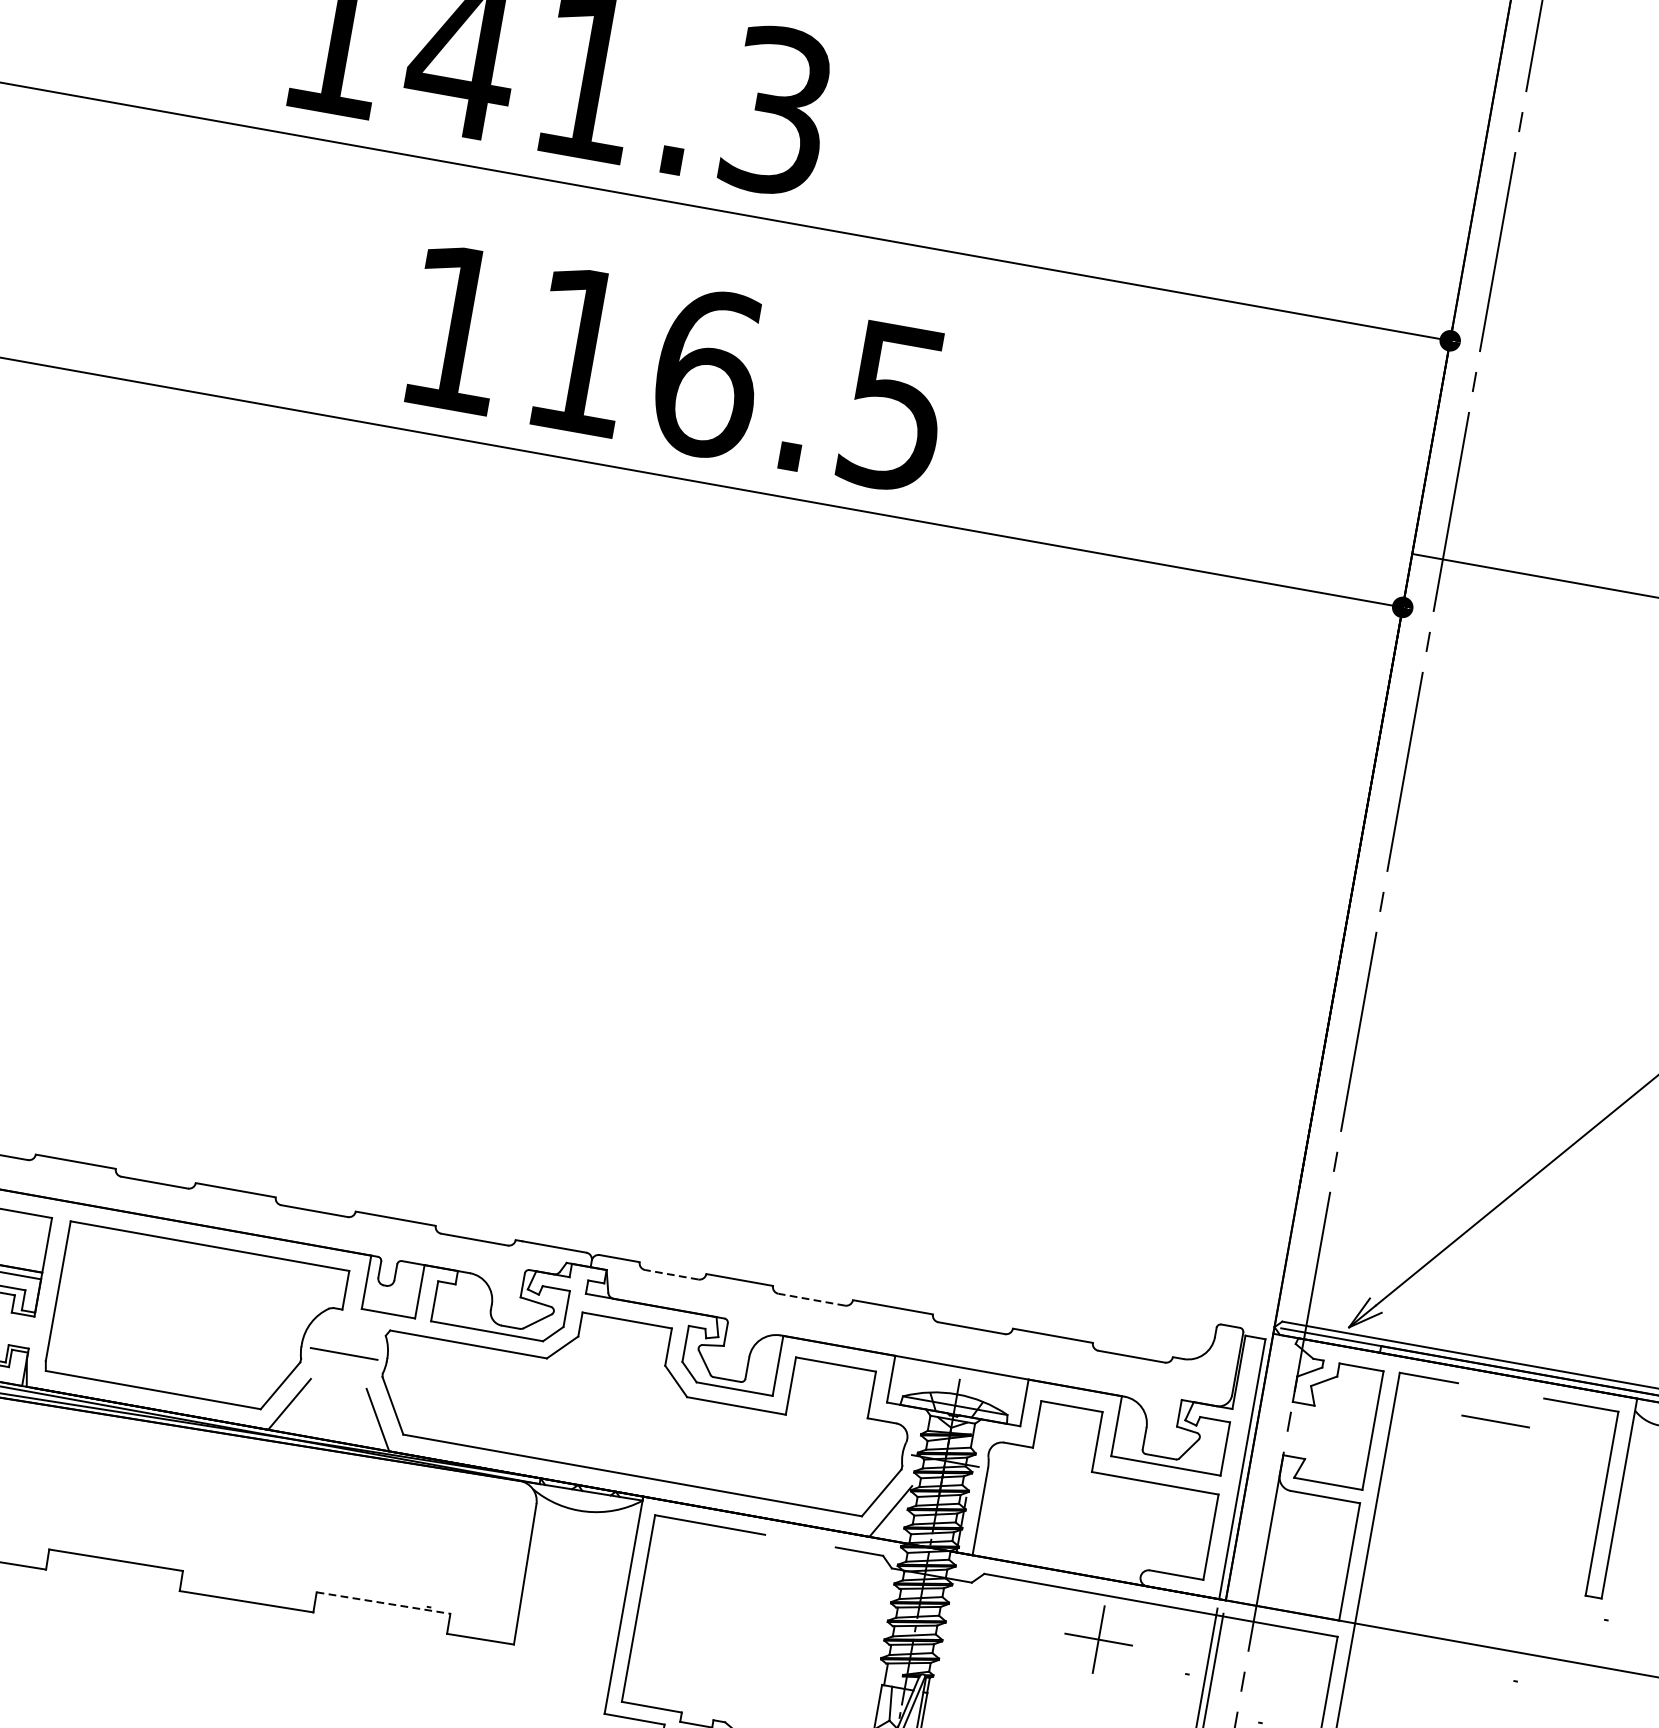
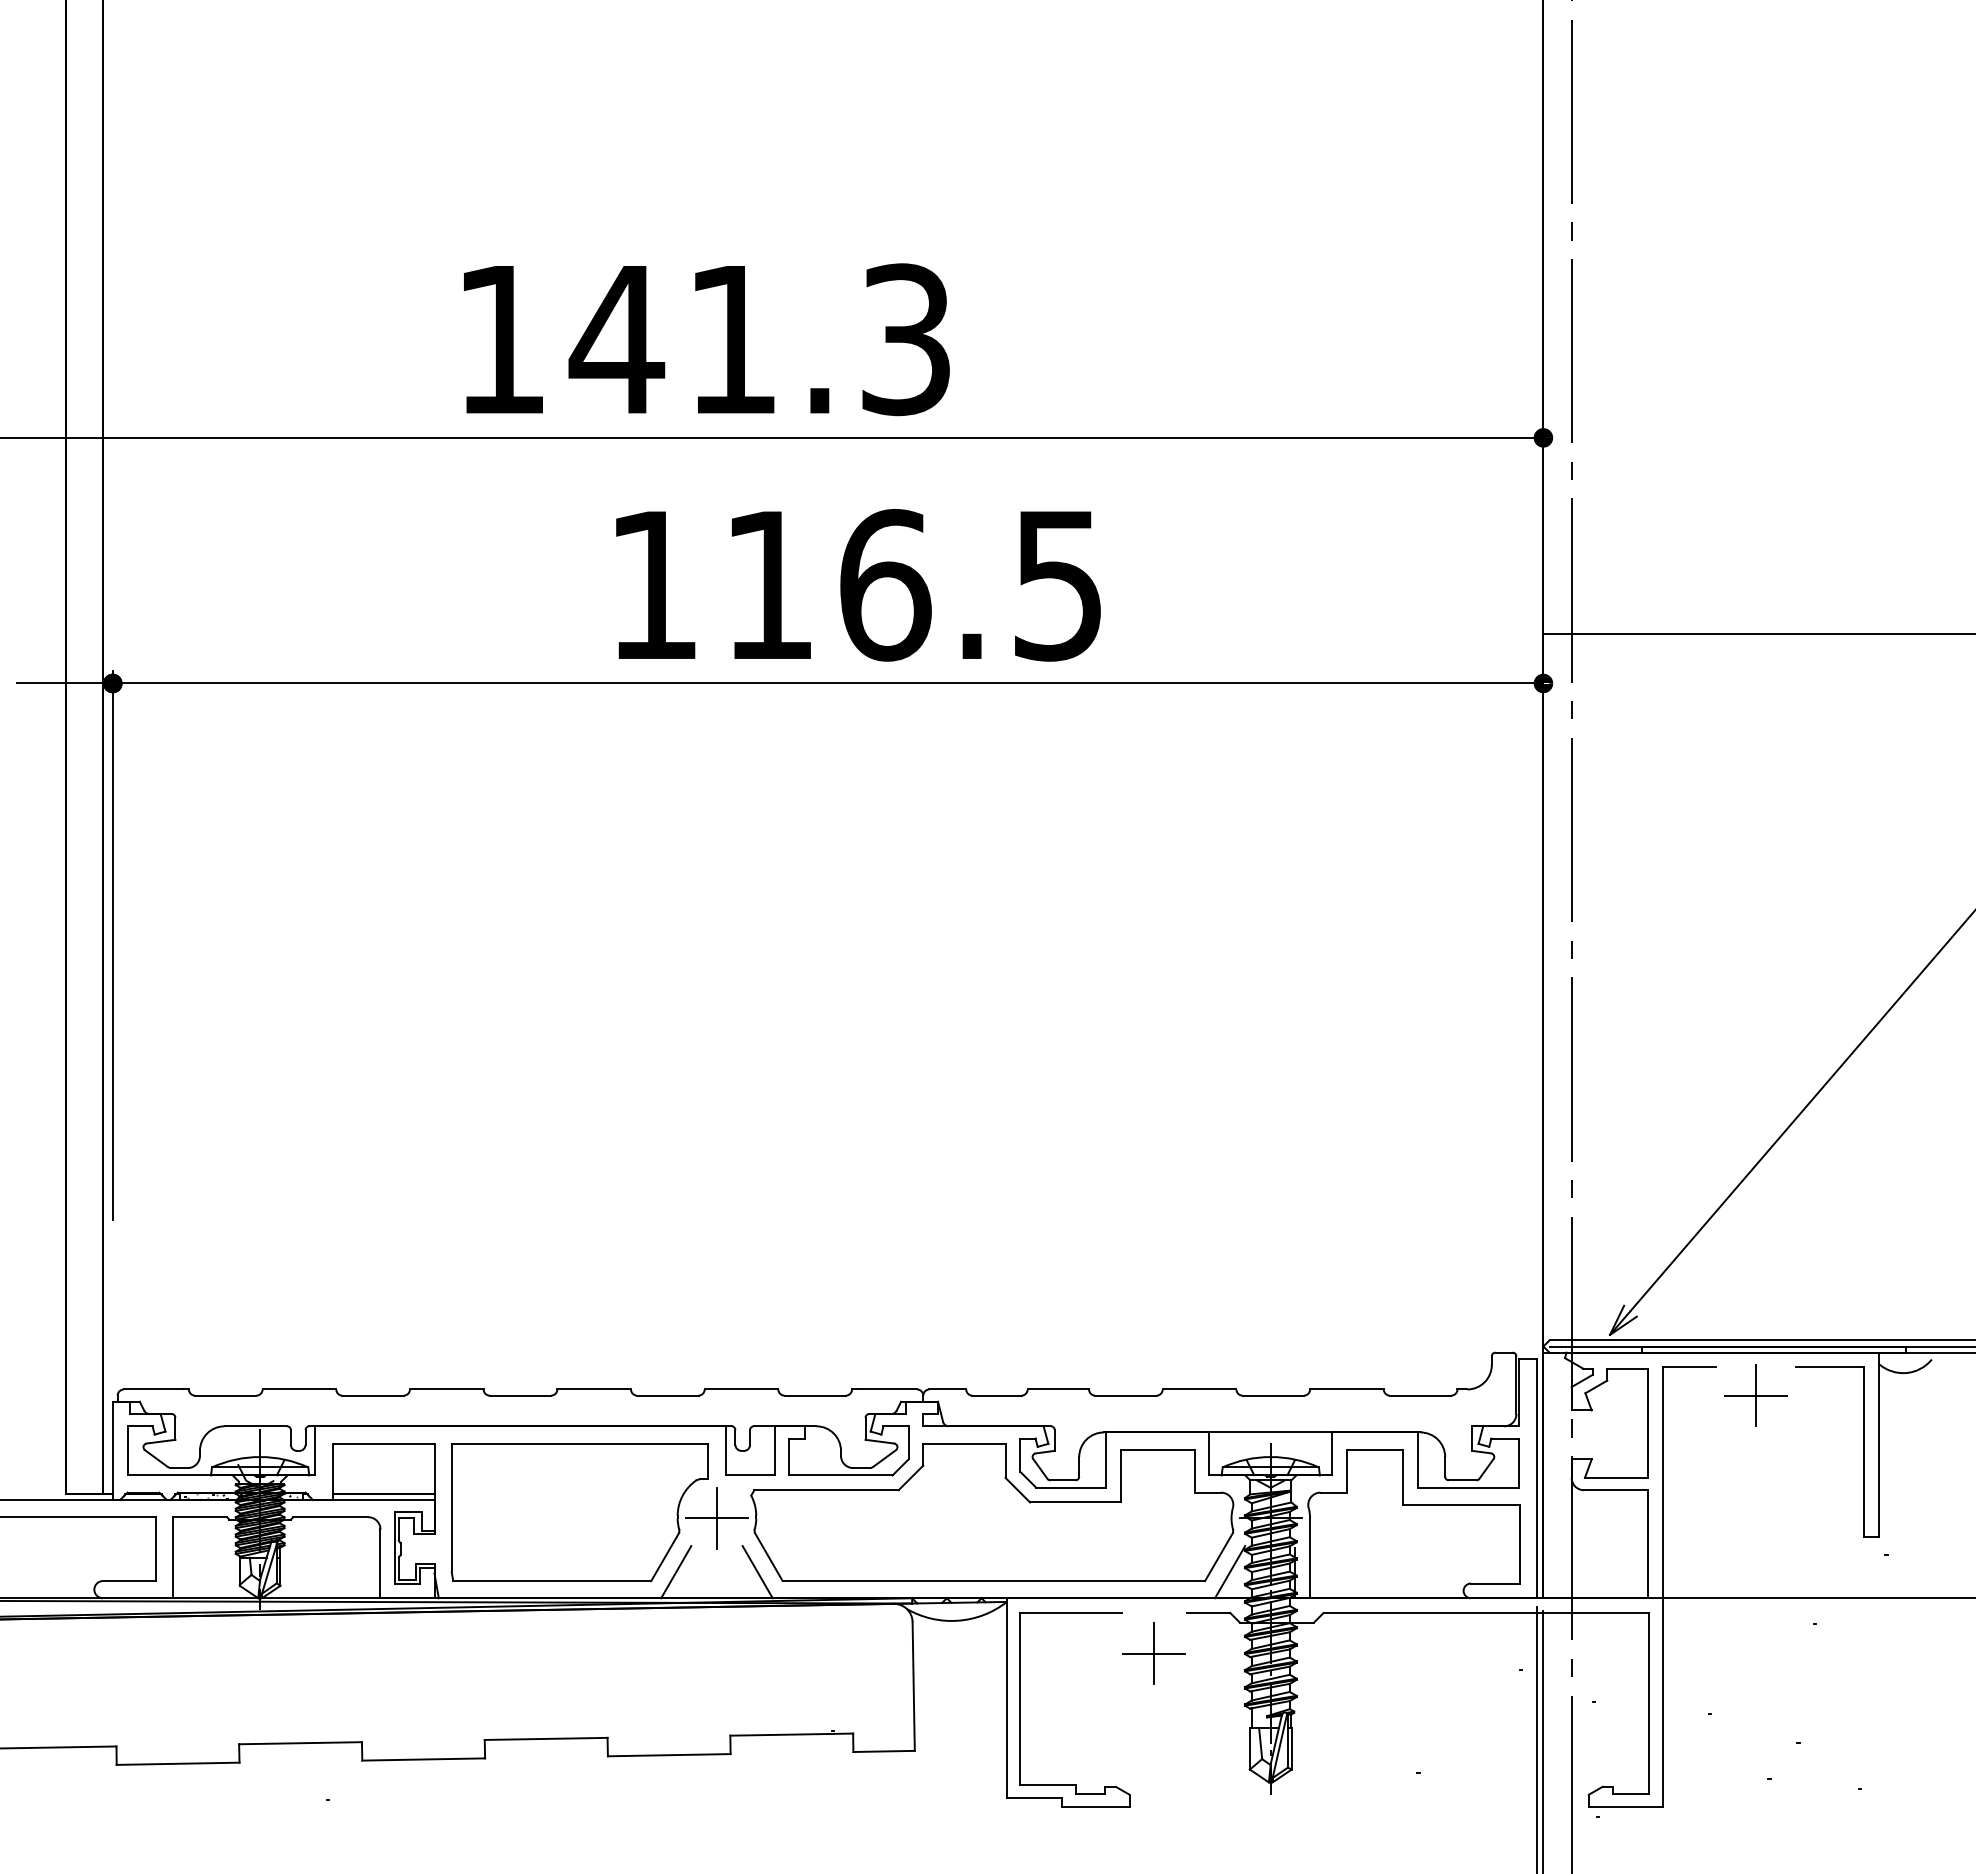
line: (671, 1274) -> (996, 1395), dashed -> solid
line: (811, 1299) -> (1125, 1395), dashed -> solid
line: (343, 1353) -> (716, 1518), added
line: (1495, 1421) -> (1755, 1395), added
line: (384, 1603) -> (792, 1734), dashed -> solid
part: (1098, 1639) -> (1153, 1653), moved

